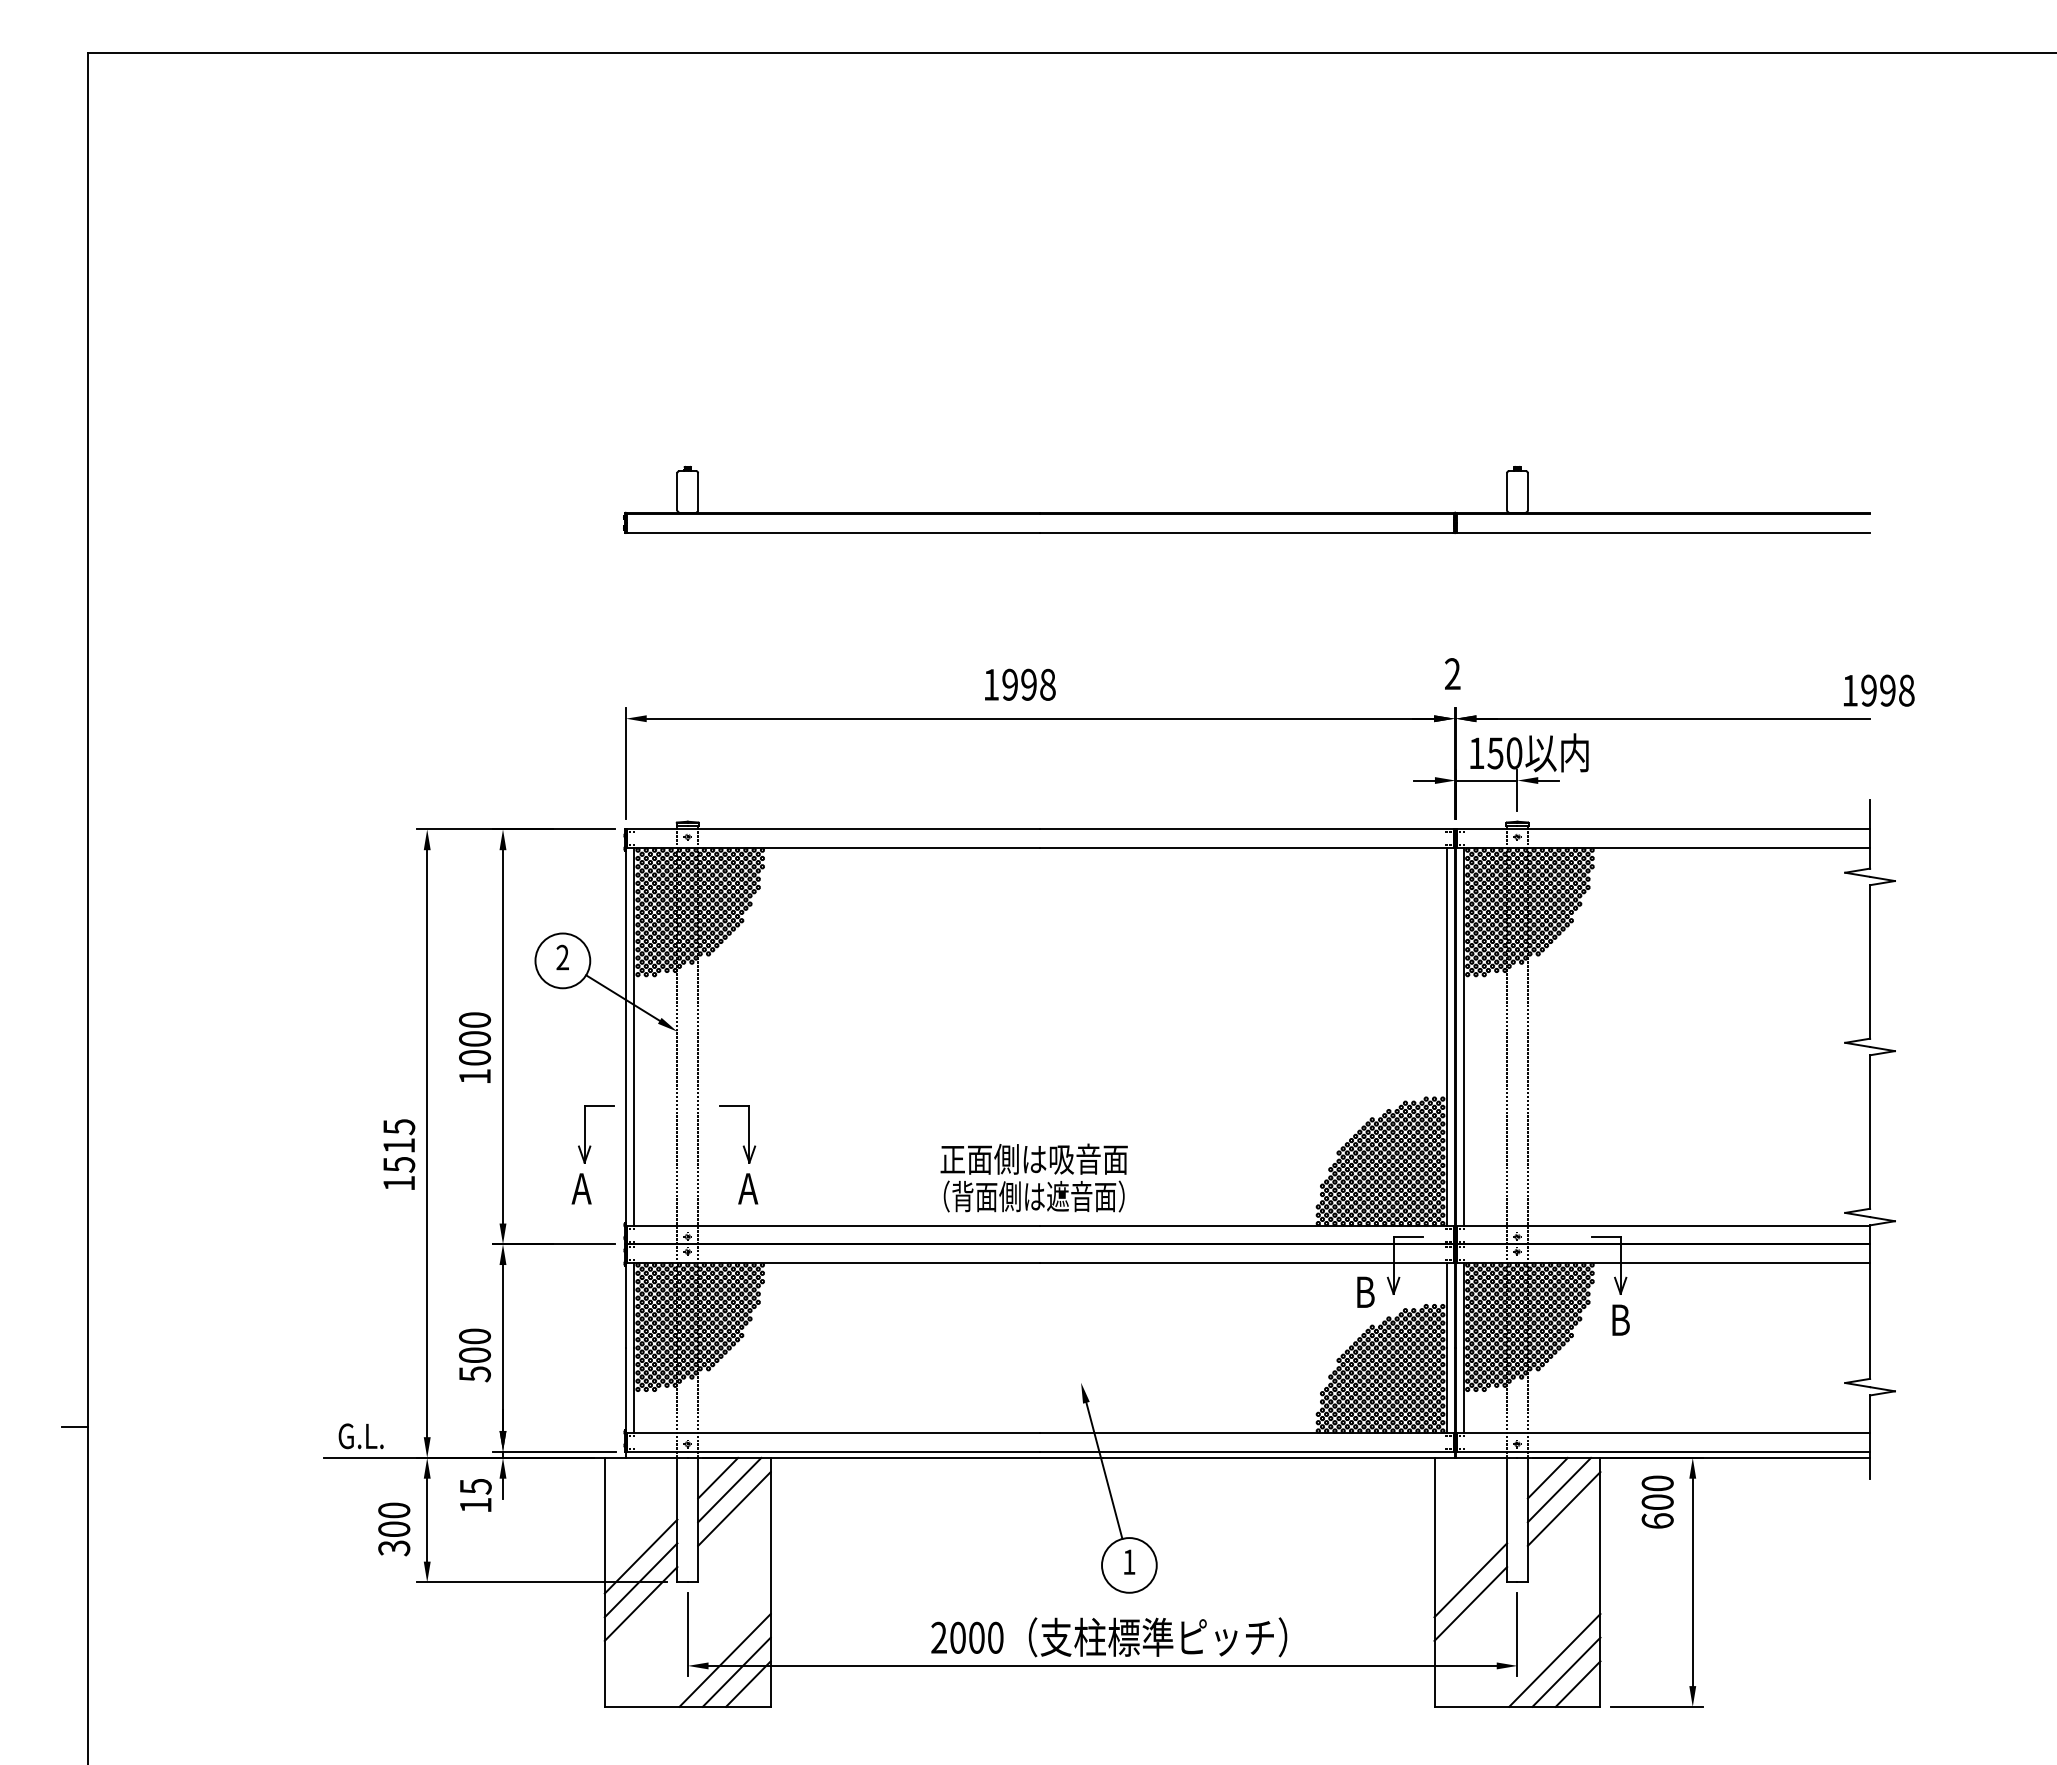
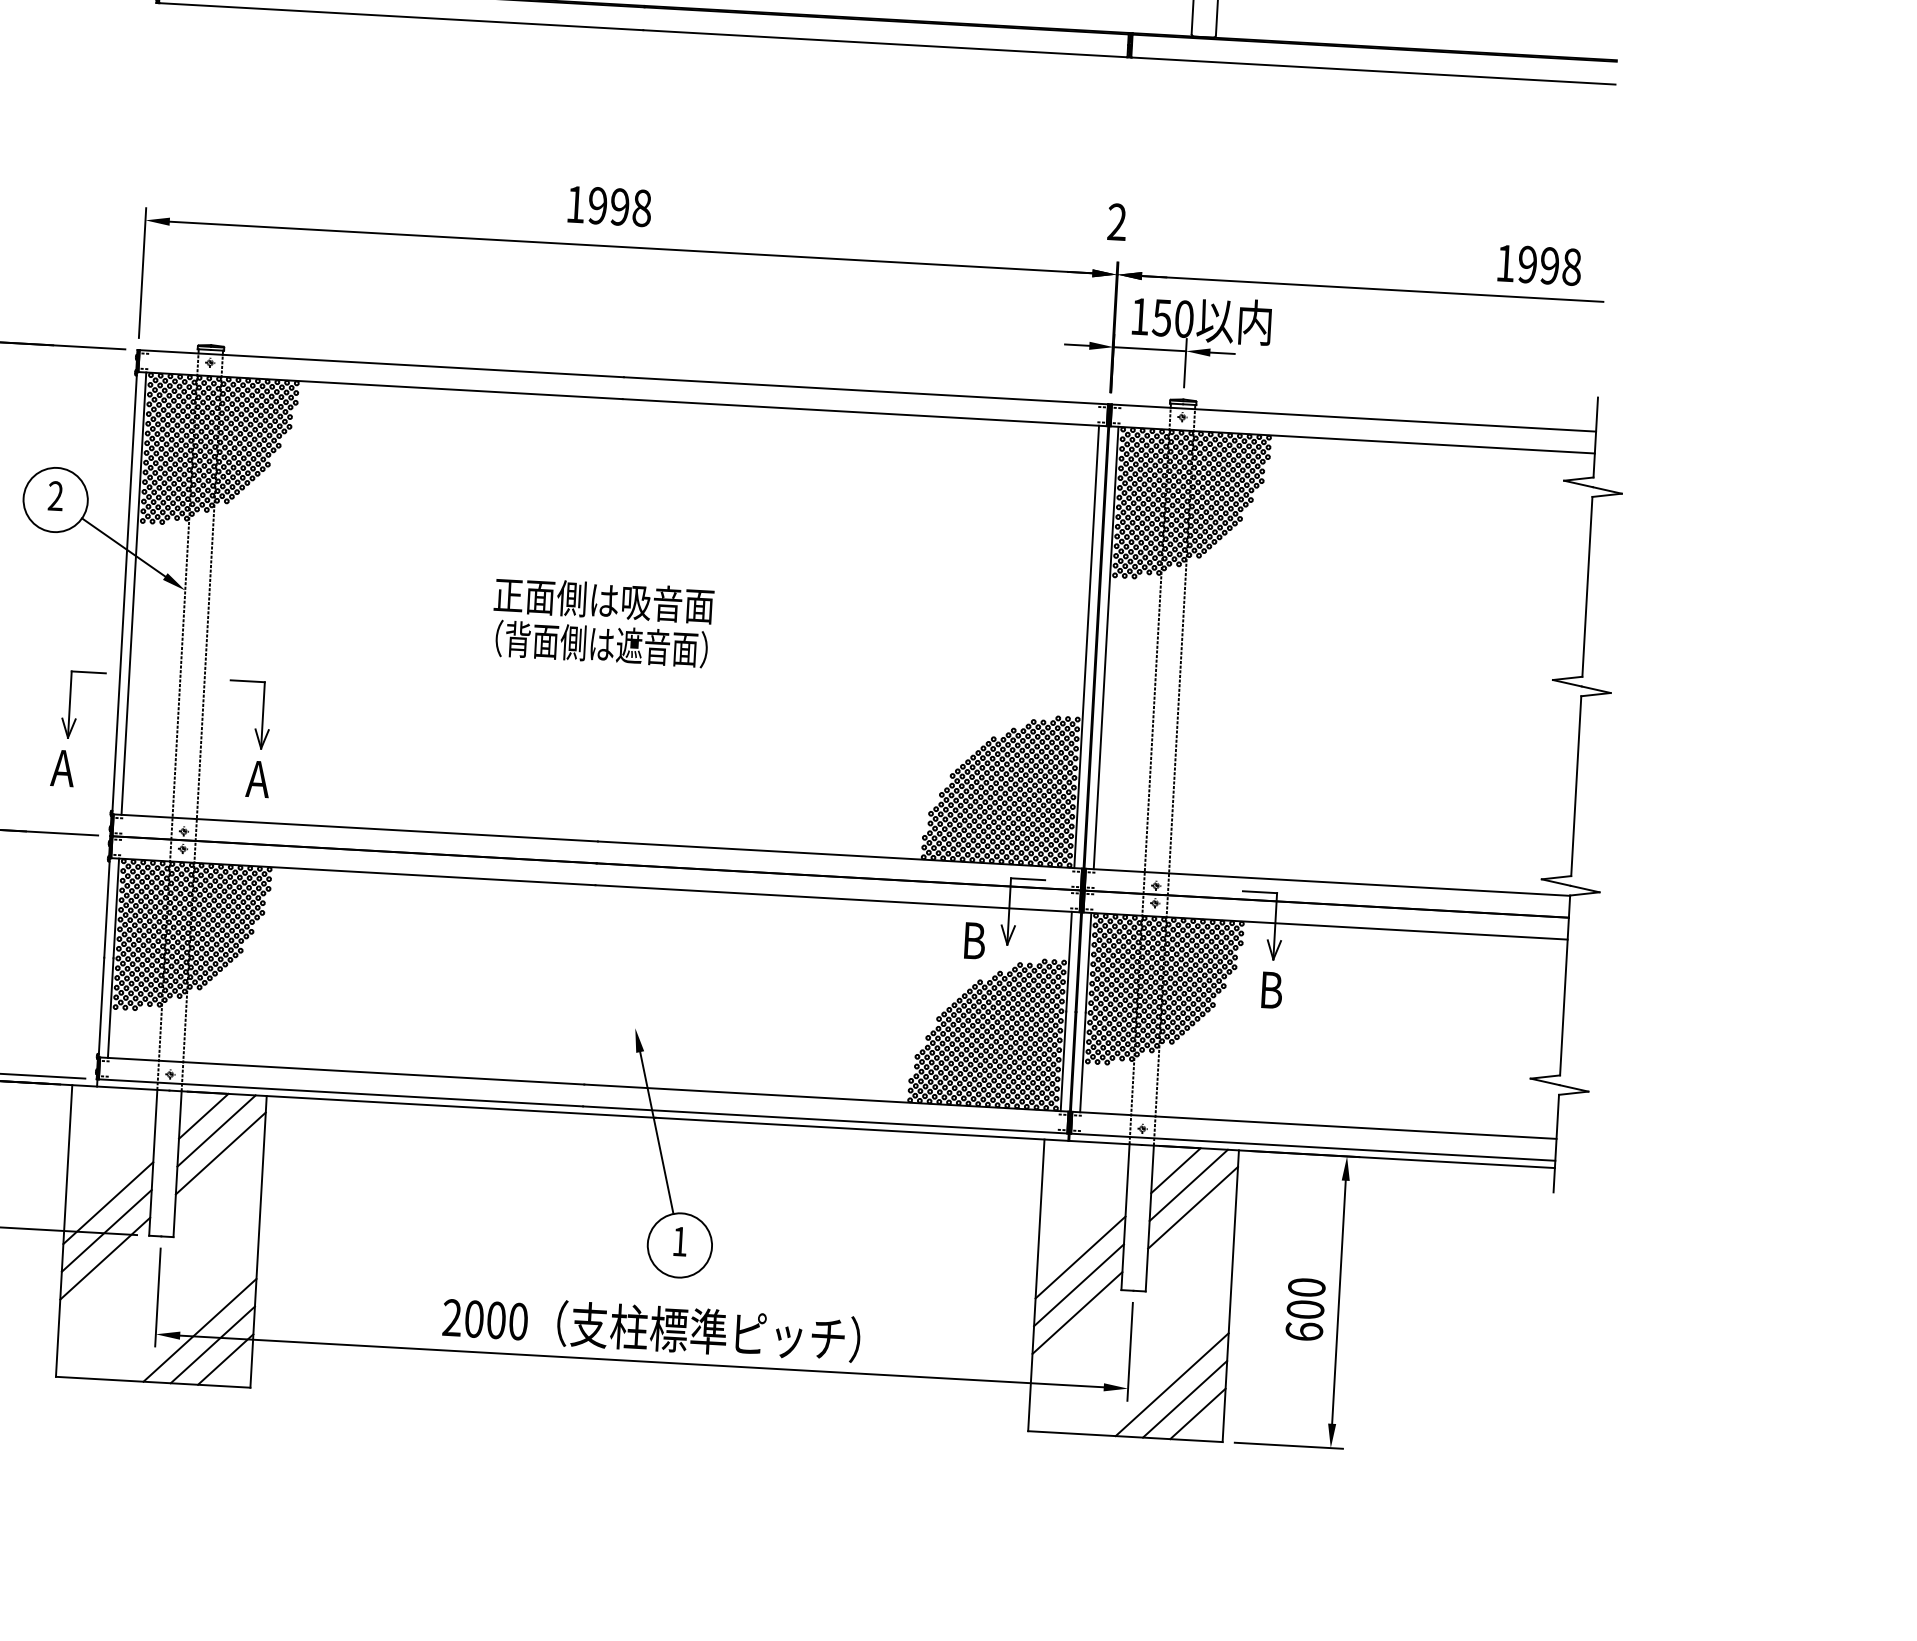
text: (1879, 690) -> (1540, 265), moved
text: (1033, 1177) -> (602, 621), moved
text: (1657, 1501) -> (1305, 1308), moved
line: (1470, 1556) -> (1080, 1257), added

